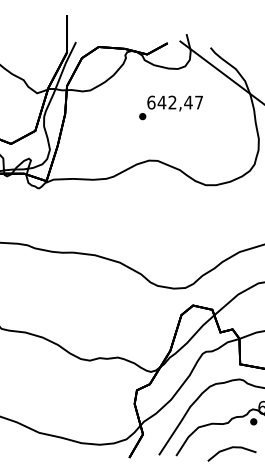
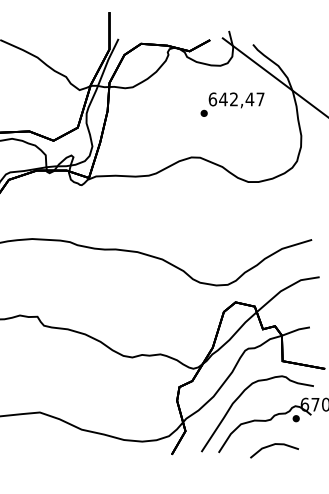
text: (171, 107) -> (232, 104), moved

